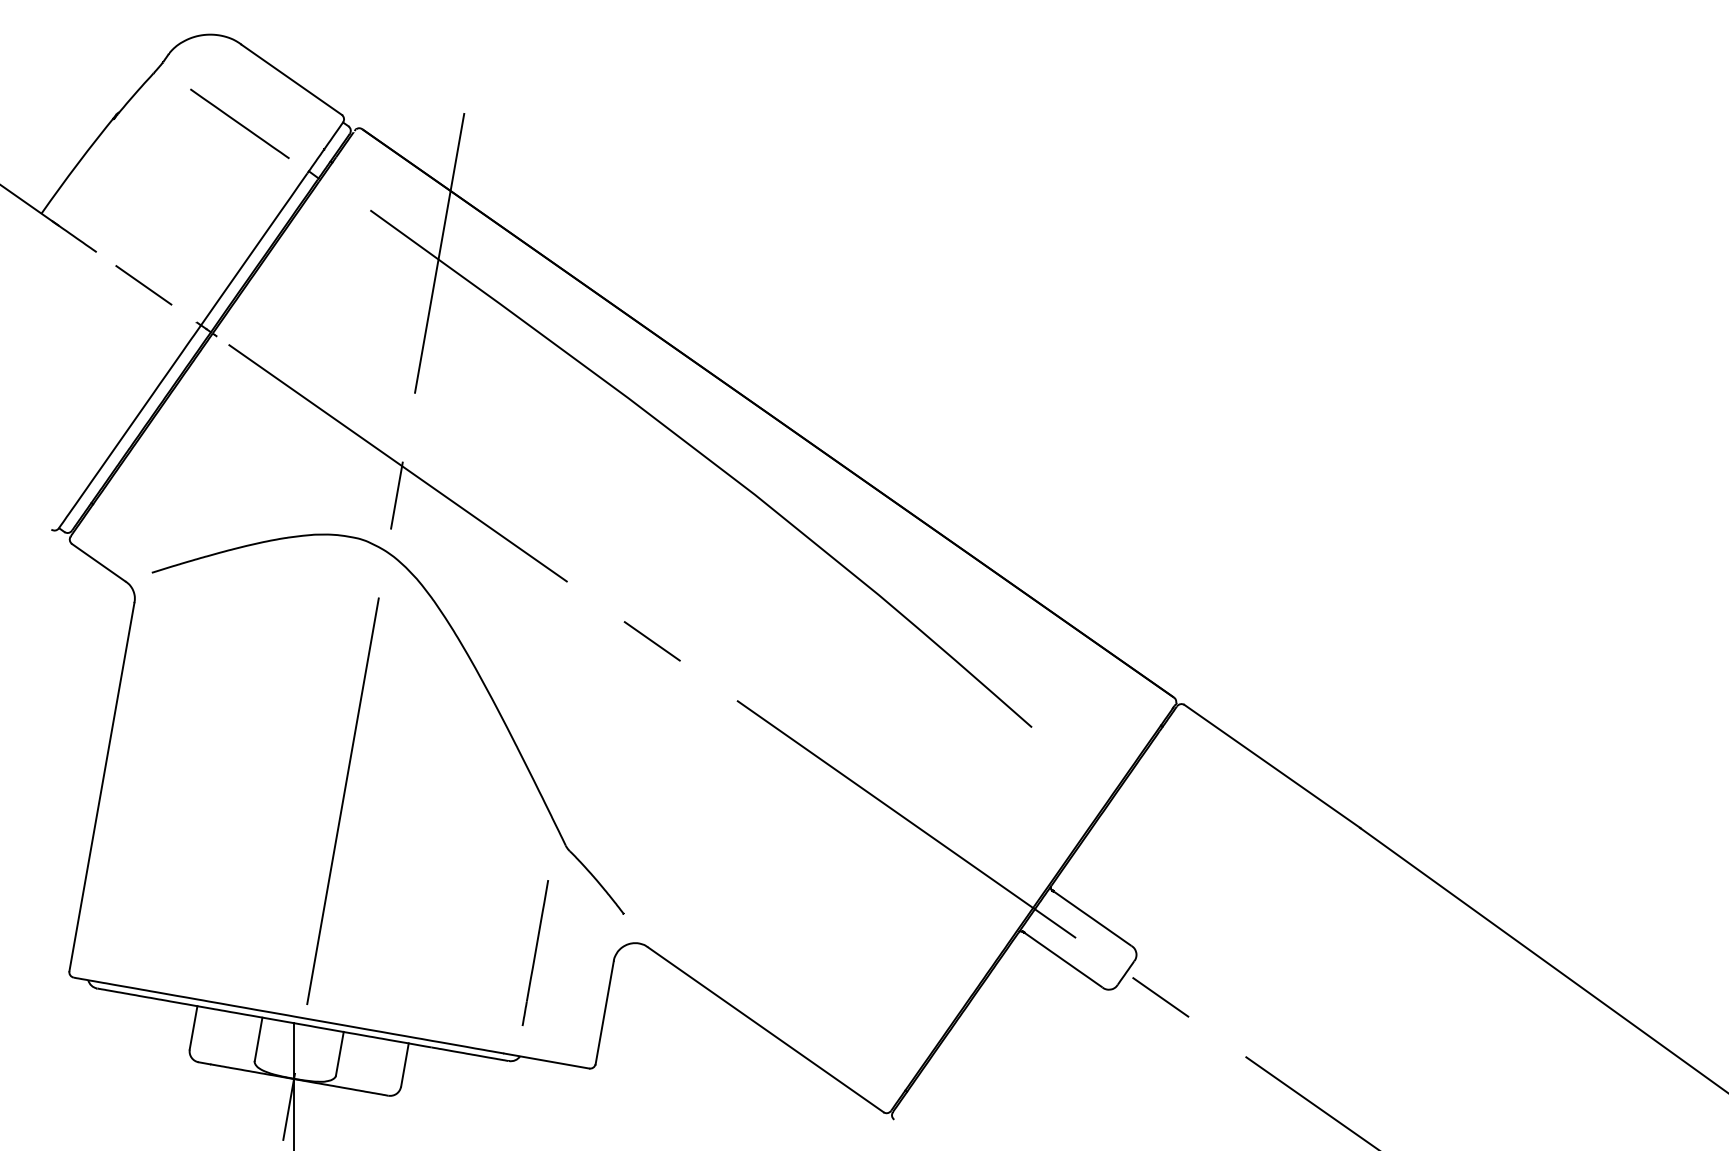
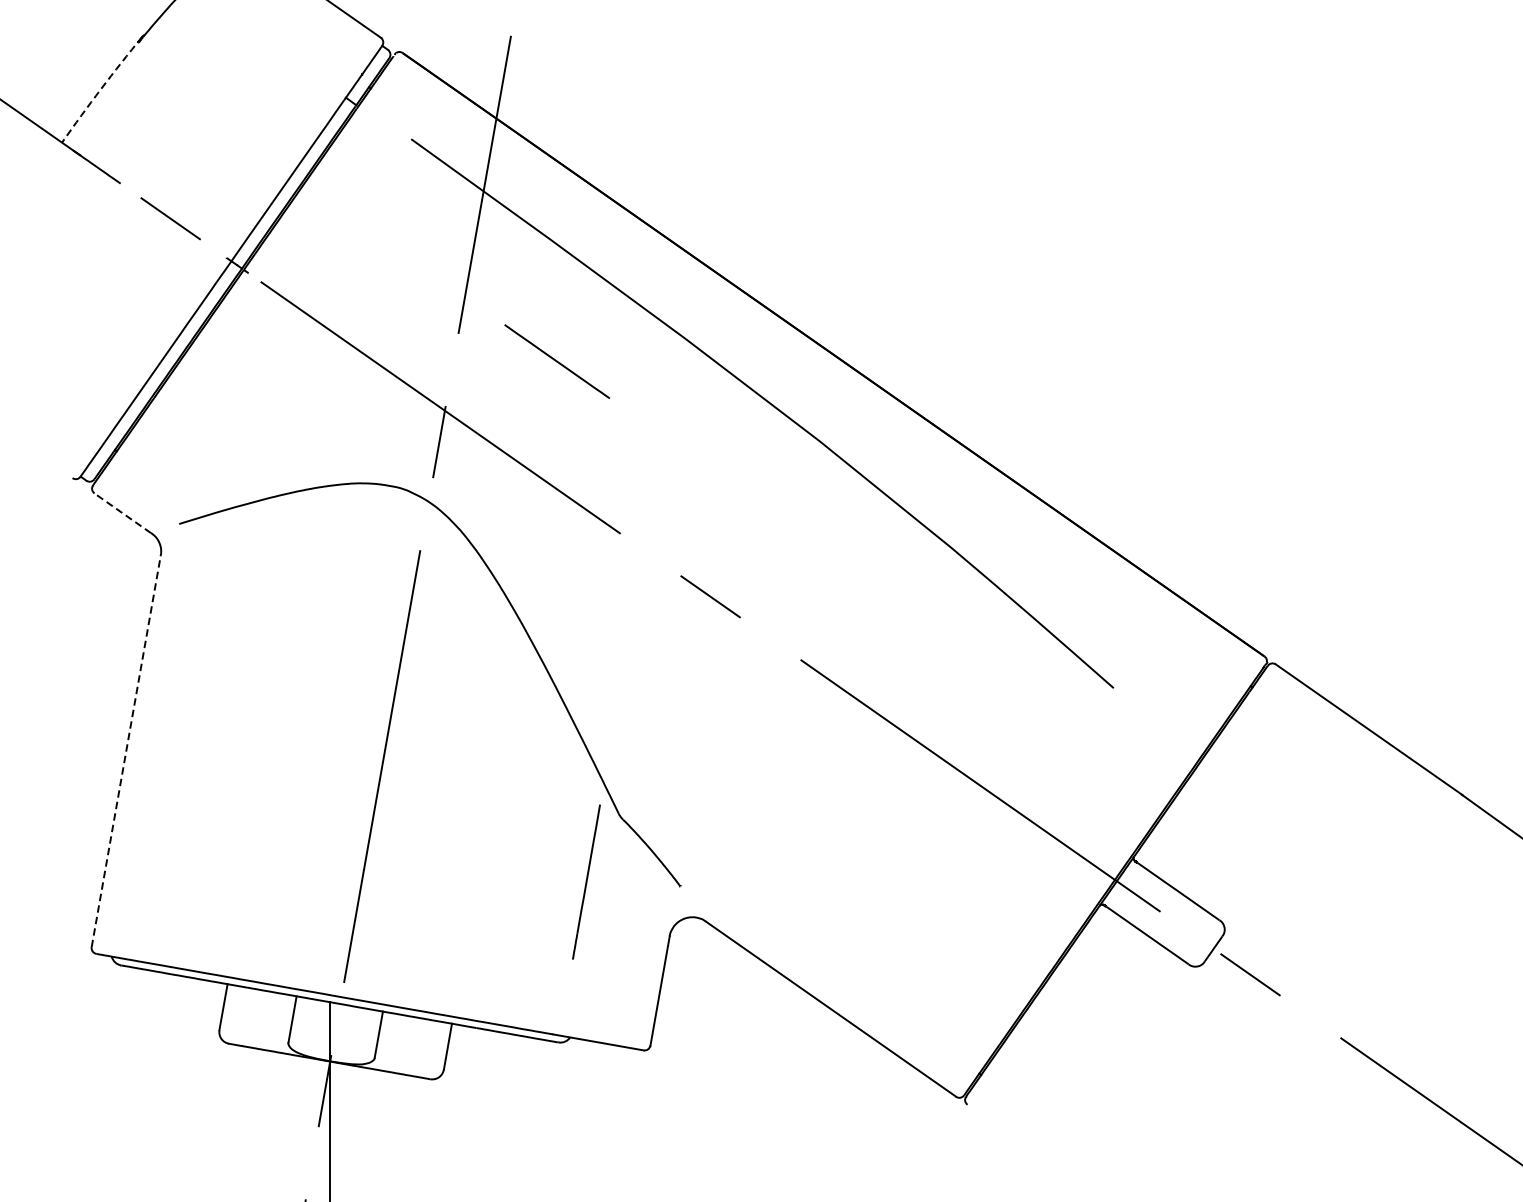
line: (239, 123) -> (556, 361), moved
arc: (78, 163) -> (101, 89), solid -> dashed
line: (98, 562) -> (122, 513), solid -> dashed
line: (102, 786) -> (126, 750), solid -> dashed
line: (534, 952) -> (585, 881), moved

